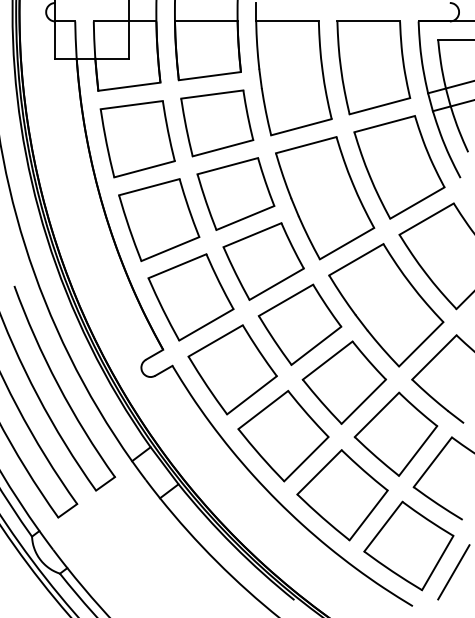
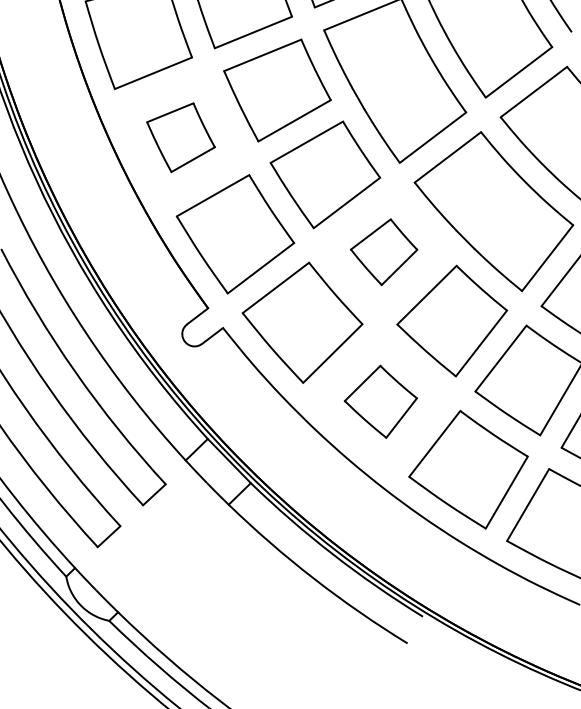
part: (159, 219) -> (181, 137), size x0.6
part: (299, 324) -> (383, 252), size x0.6
part: (283, 435) -> (381, 401), size x0.6

